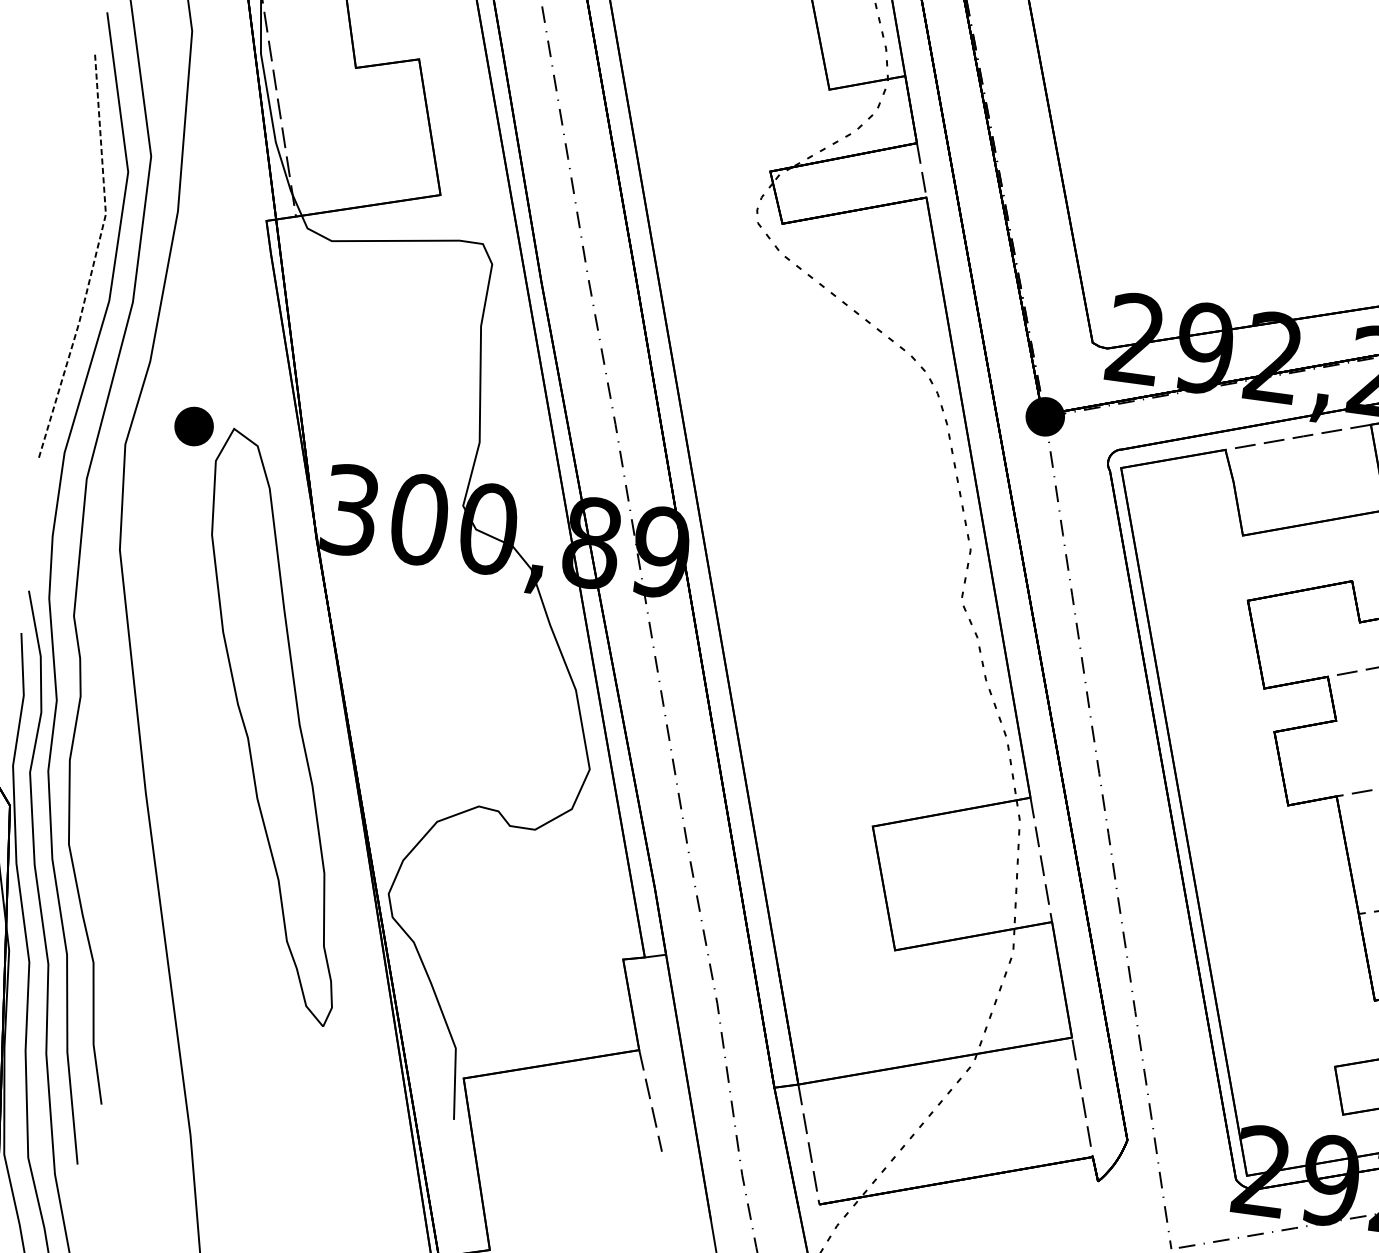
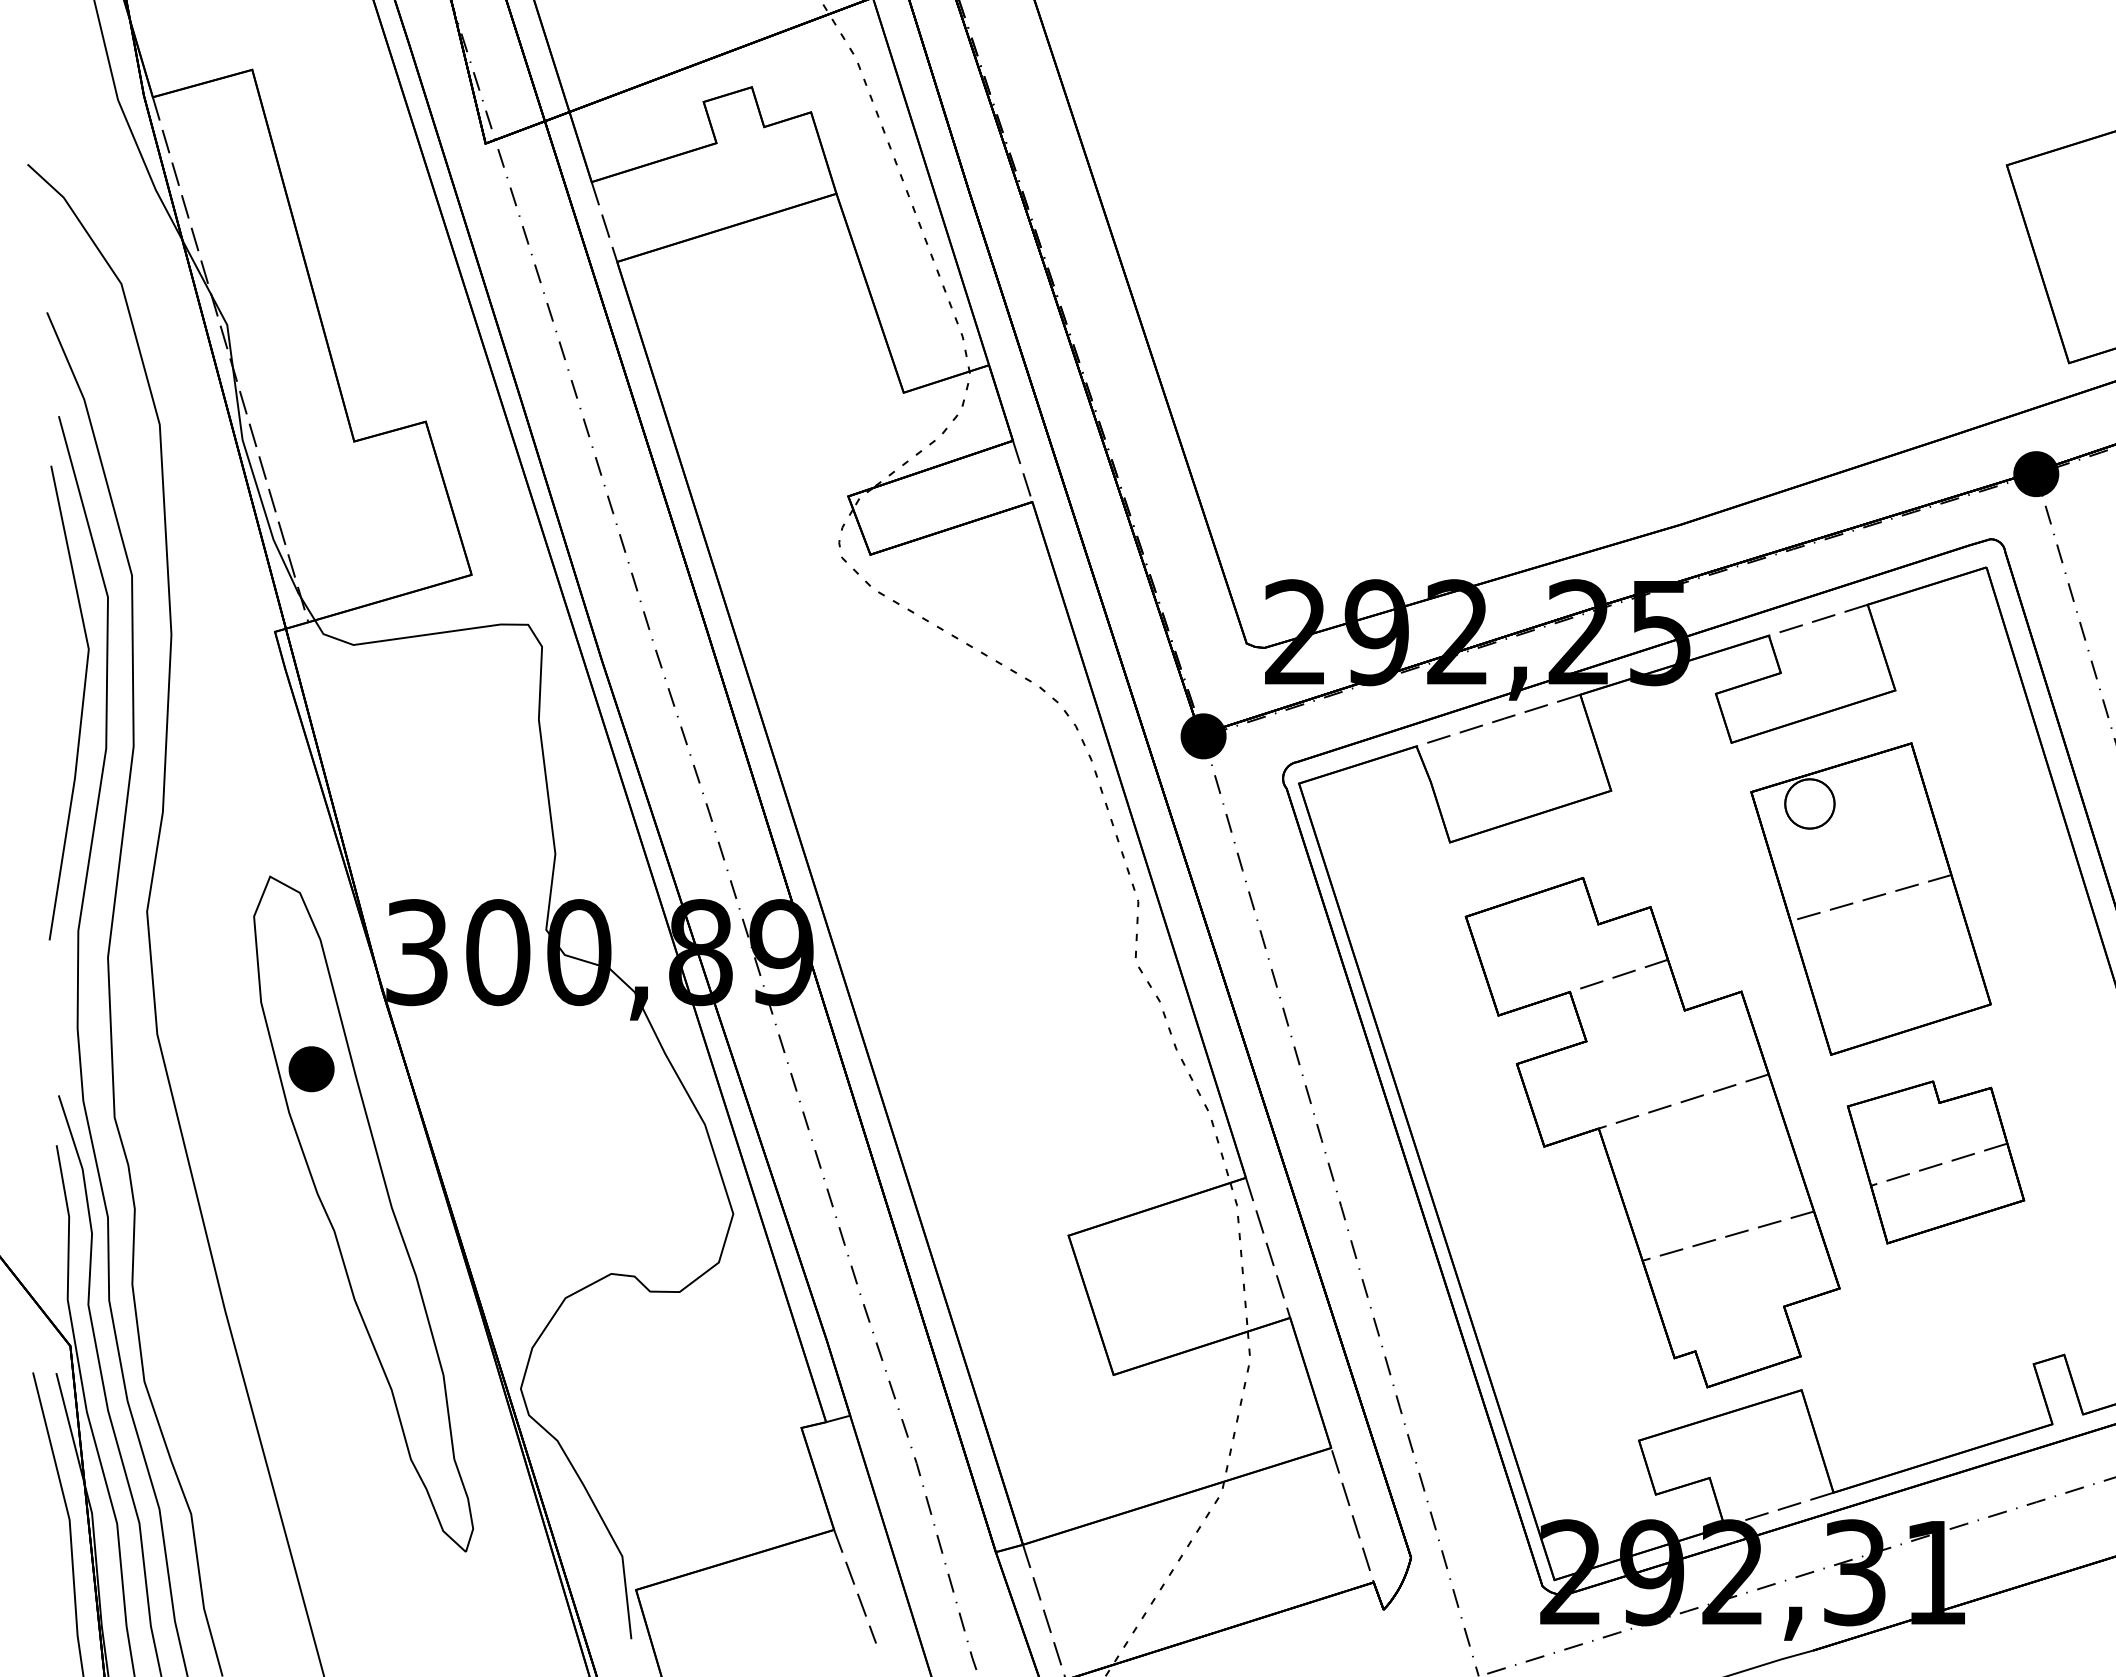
line: (95, 258) -> (83, 701), dashed -> solid
part: (193, 426) -> (311, 1069), moved

